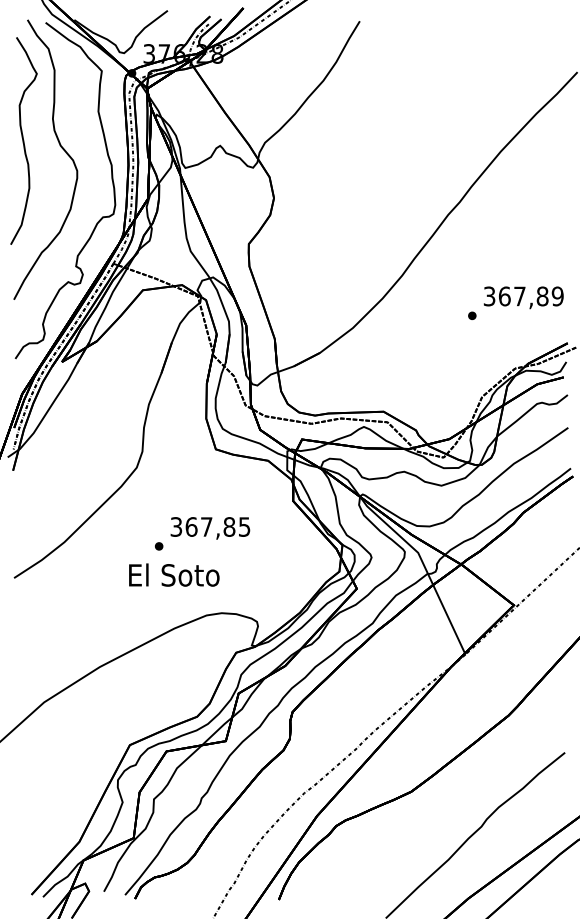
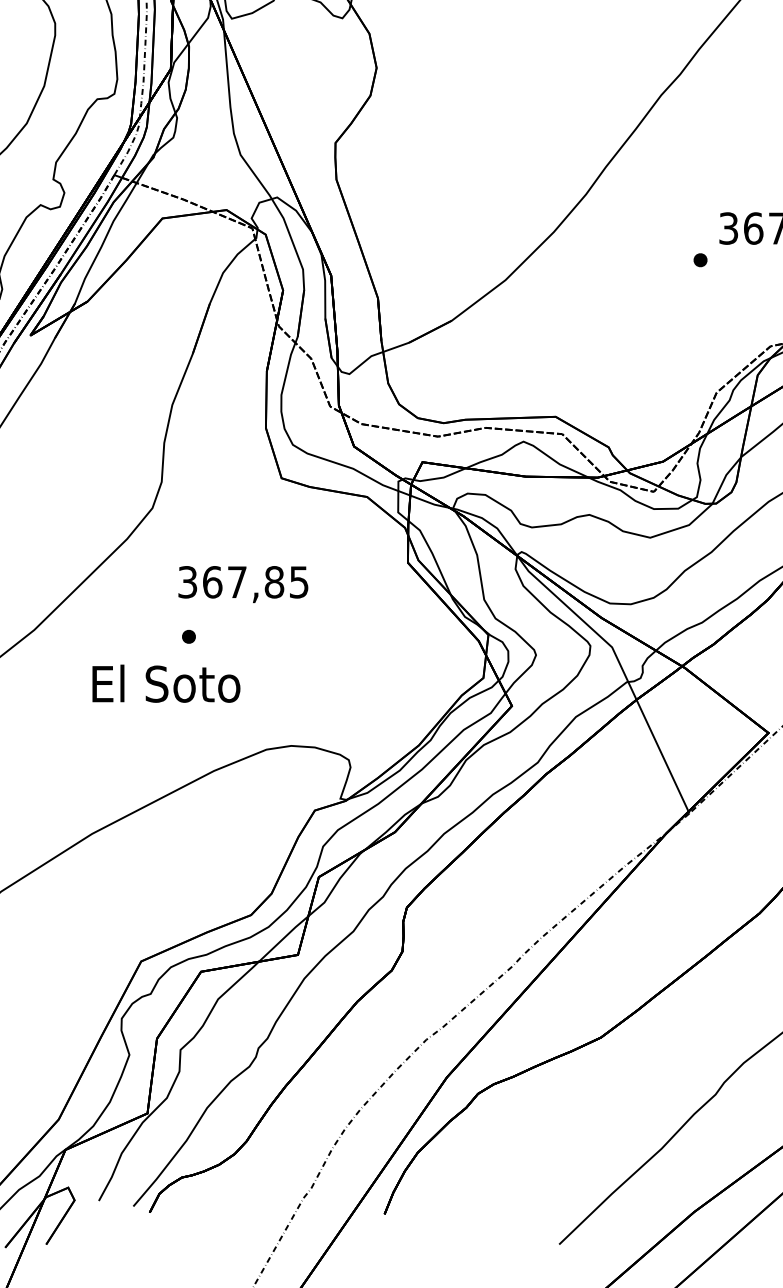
text: (210, 528) -> (243, 584), moved
text: (174, 574) -> (166, 682), moved

